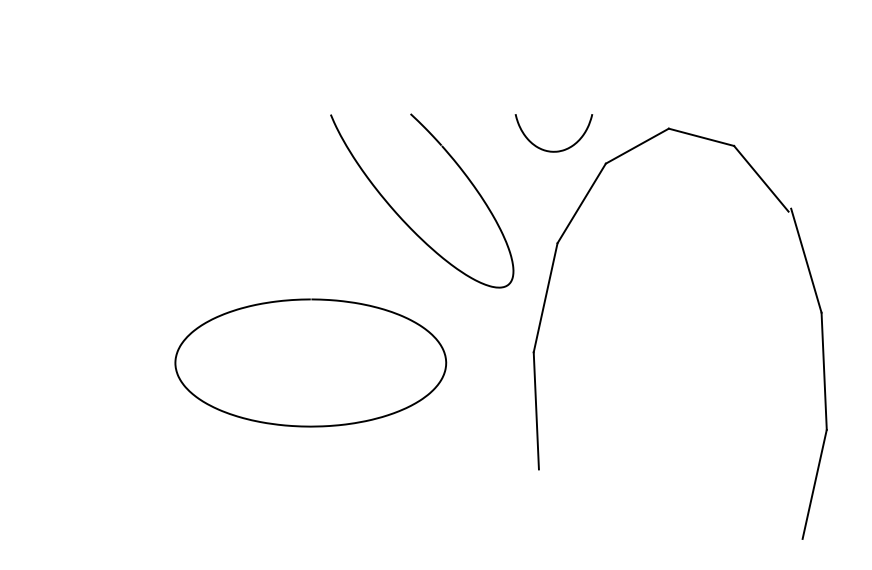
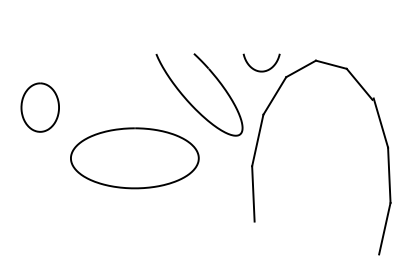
curve: (47, 227) -> (22, 107), added
curve: (310, 301) -> (134, 129), moved

